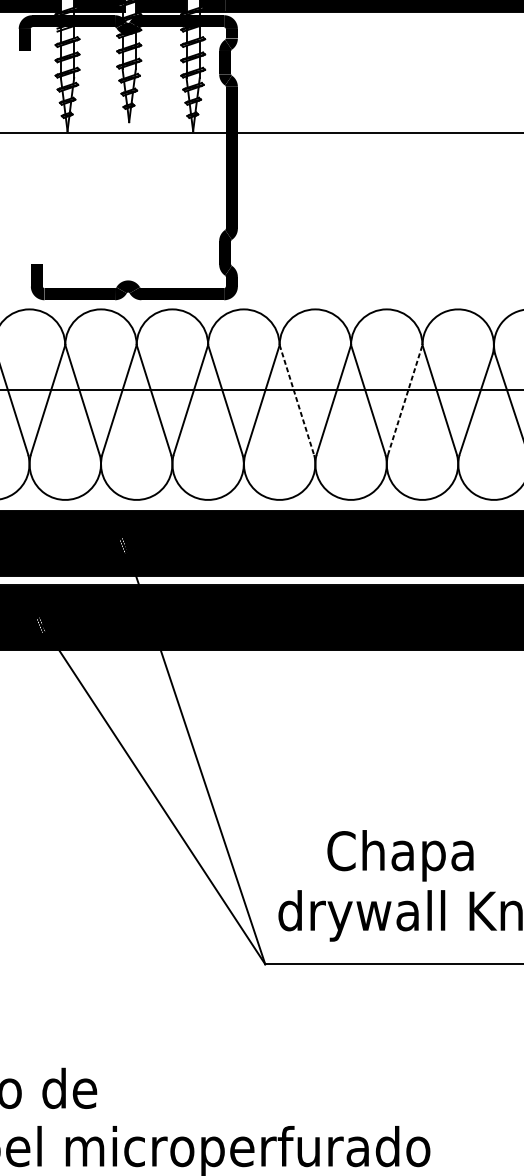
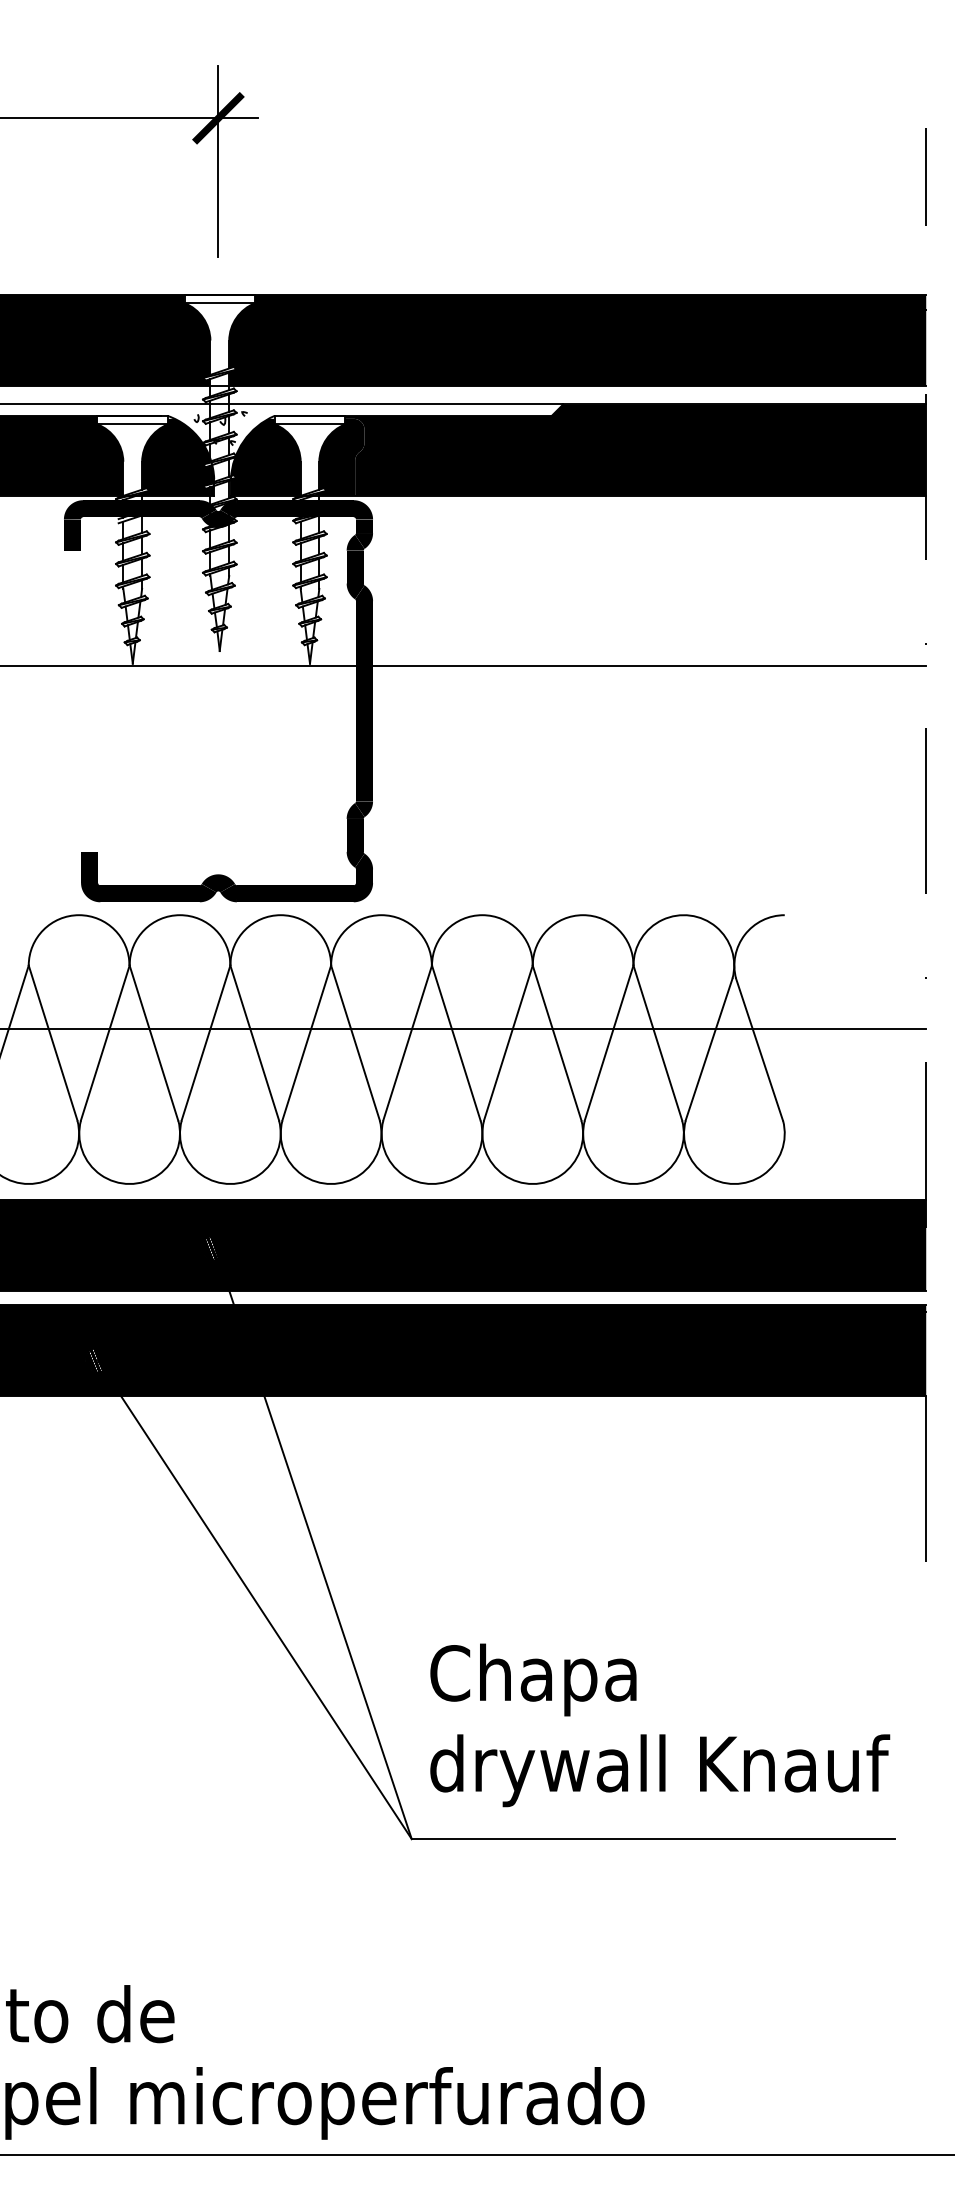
line: (405, 399) -> (609, 1042), dashed -> solid
line: (297, 400) -> (456, 1043), dashed -> solid
text: (400, 855) -> (533, 1679), moved

